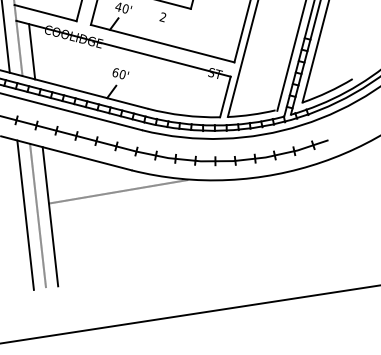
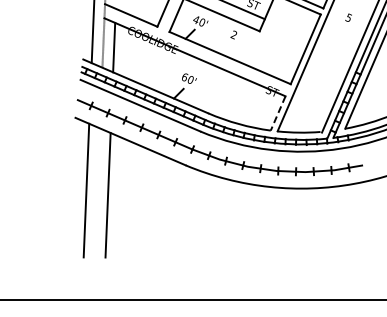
line: (225, 96) -> (278, 113), solid -> dashed
line: (118, 191) -> (171, 182), removed
line: (37, 215) -> (96, 192), removed

